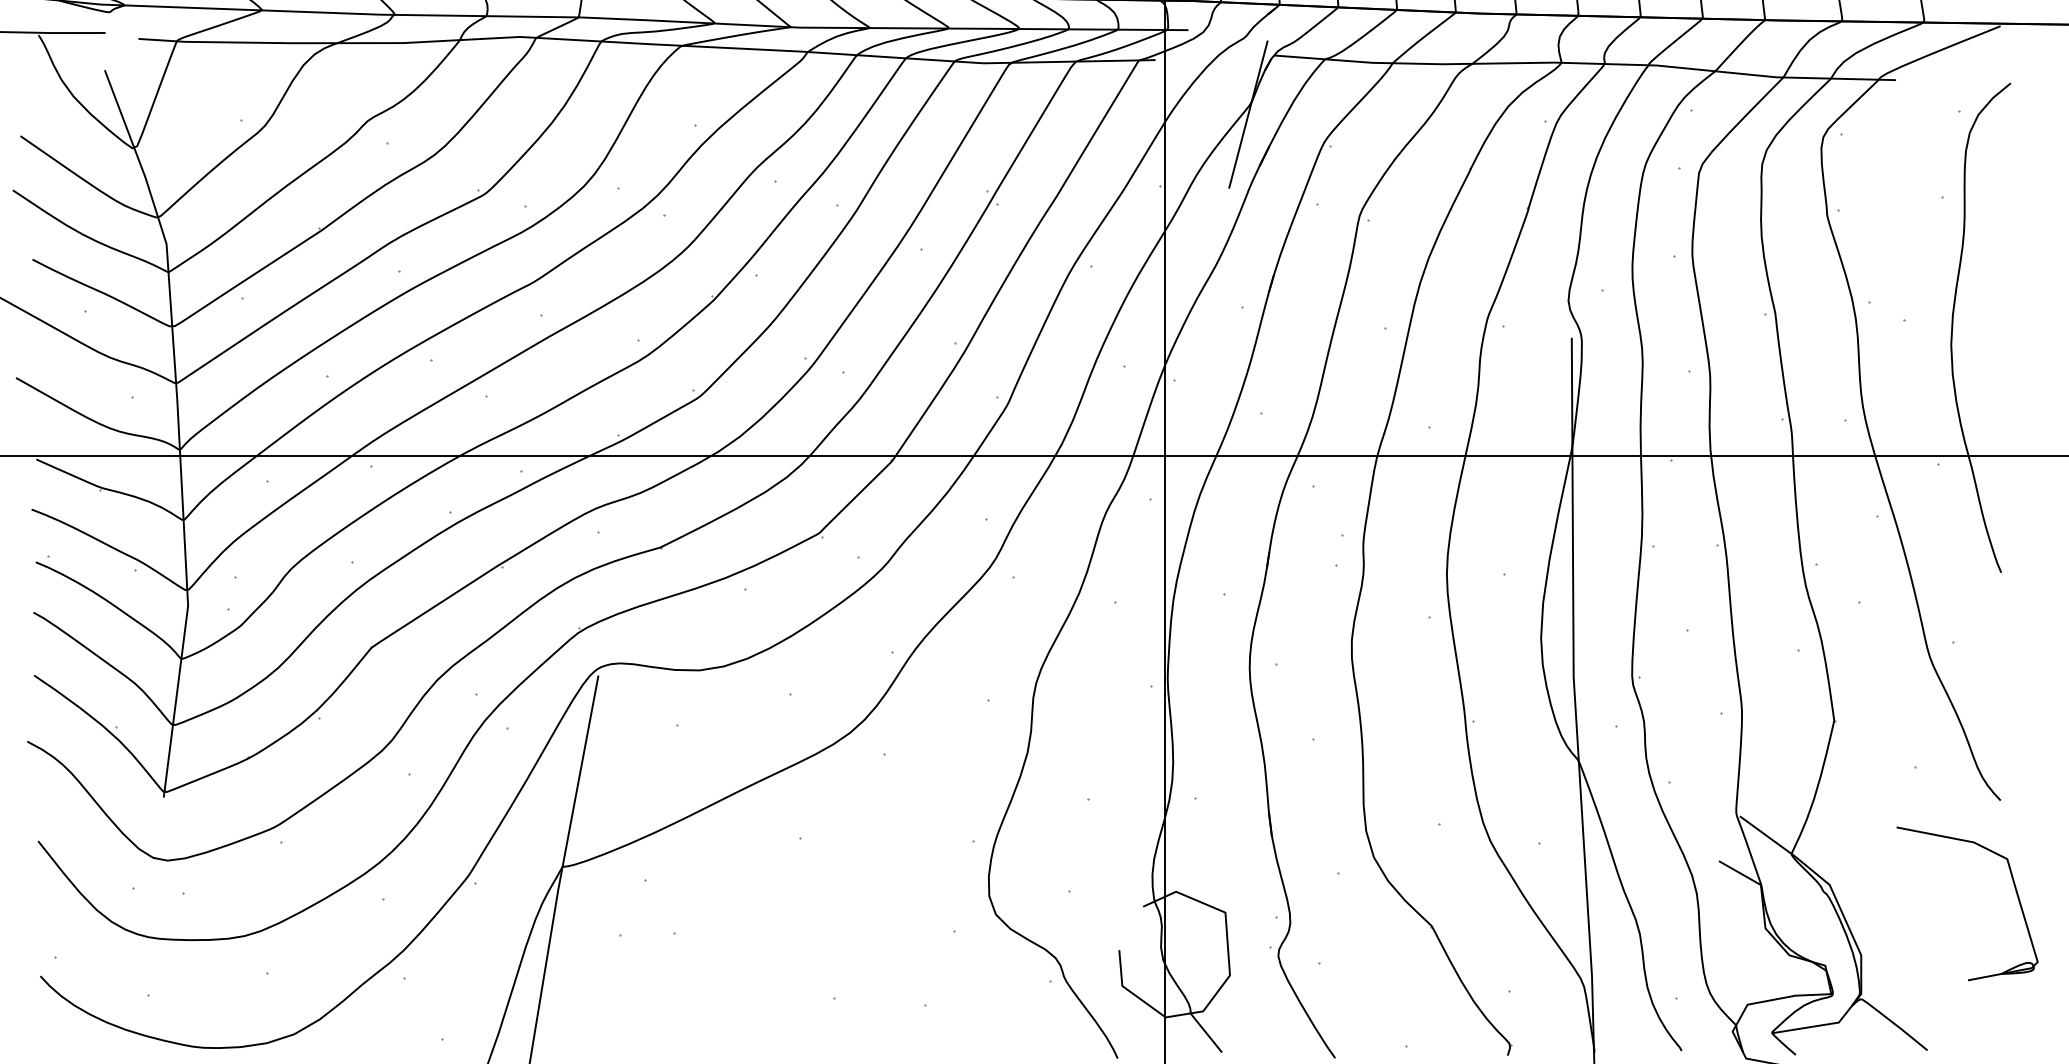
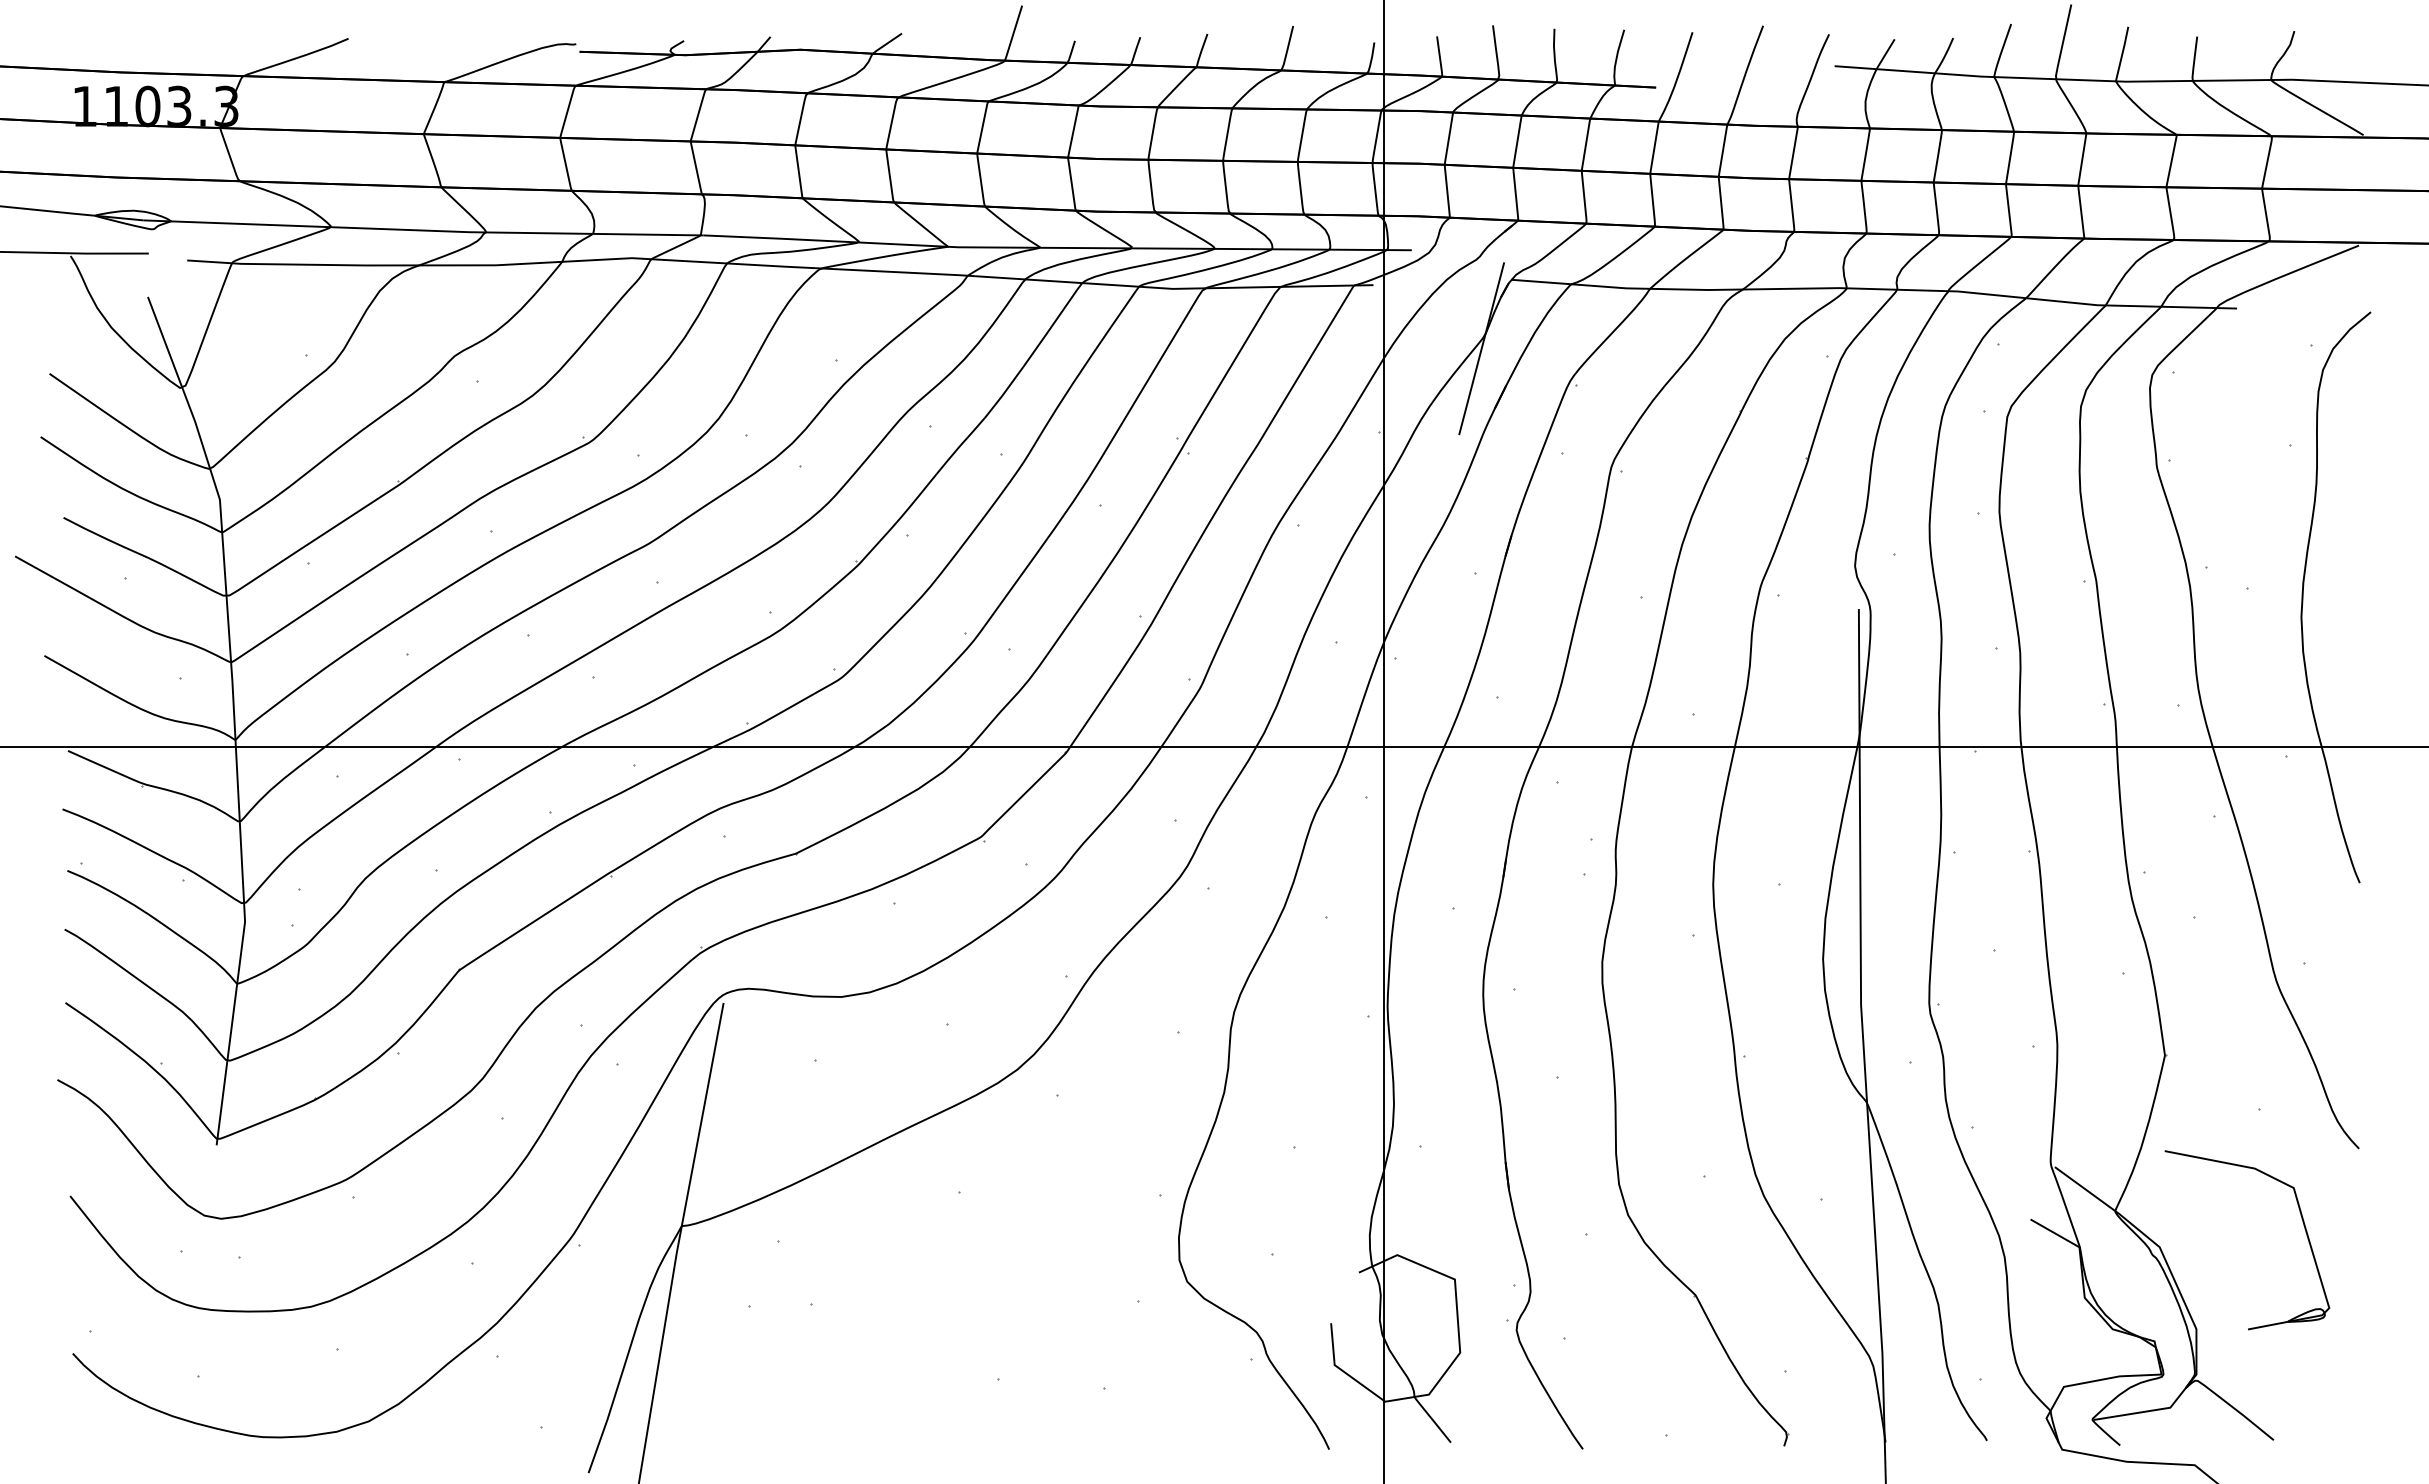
part: (2014, 888) -> (2302, 1222), moved

